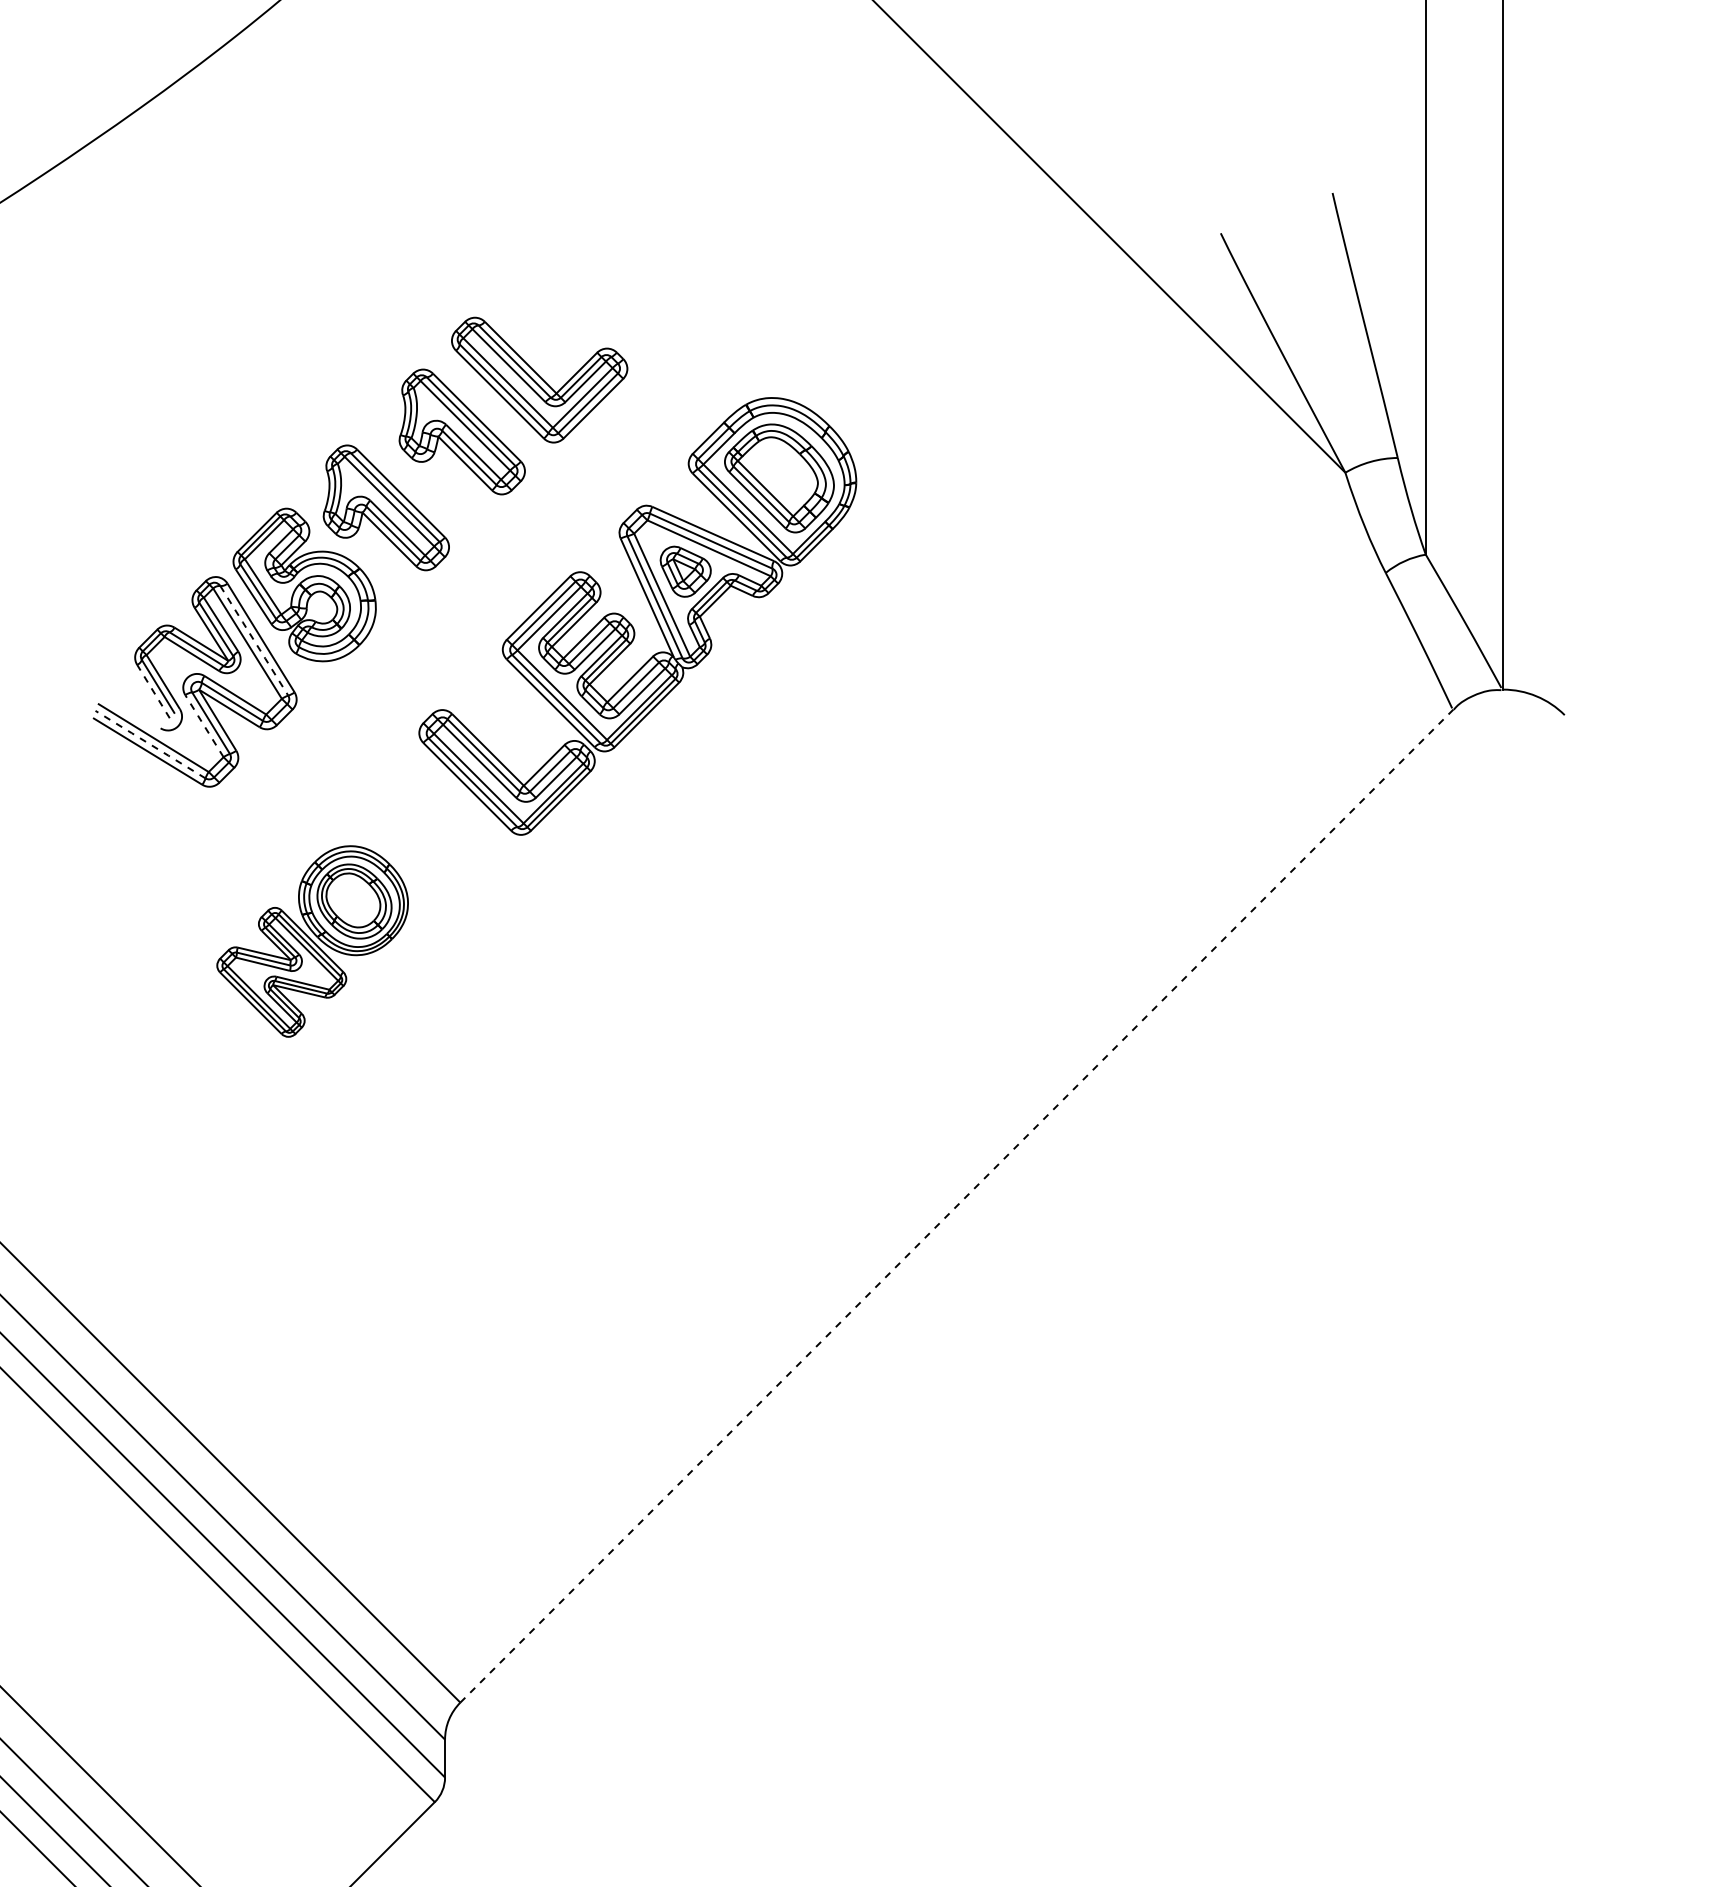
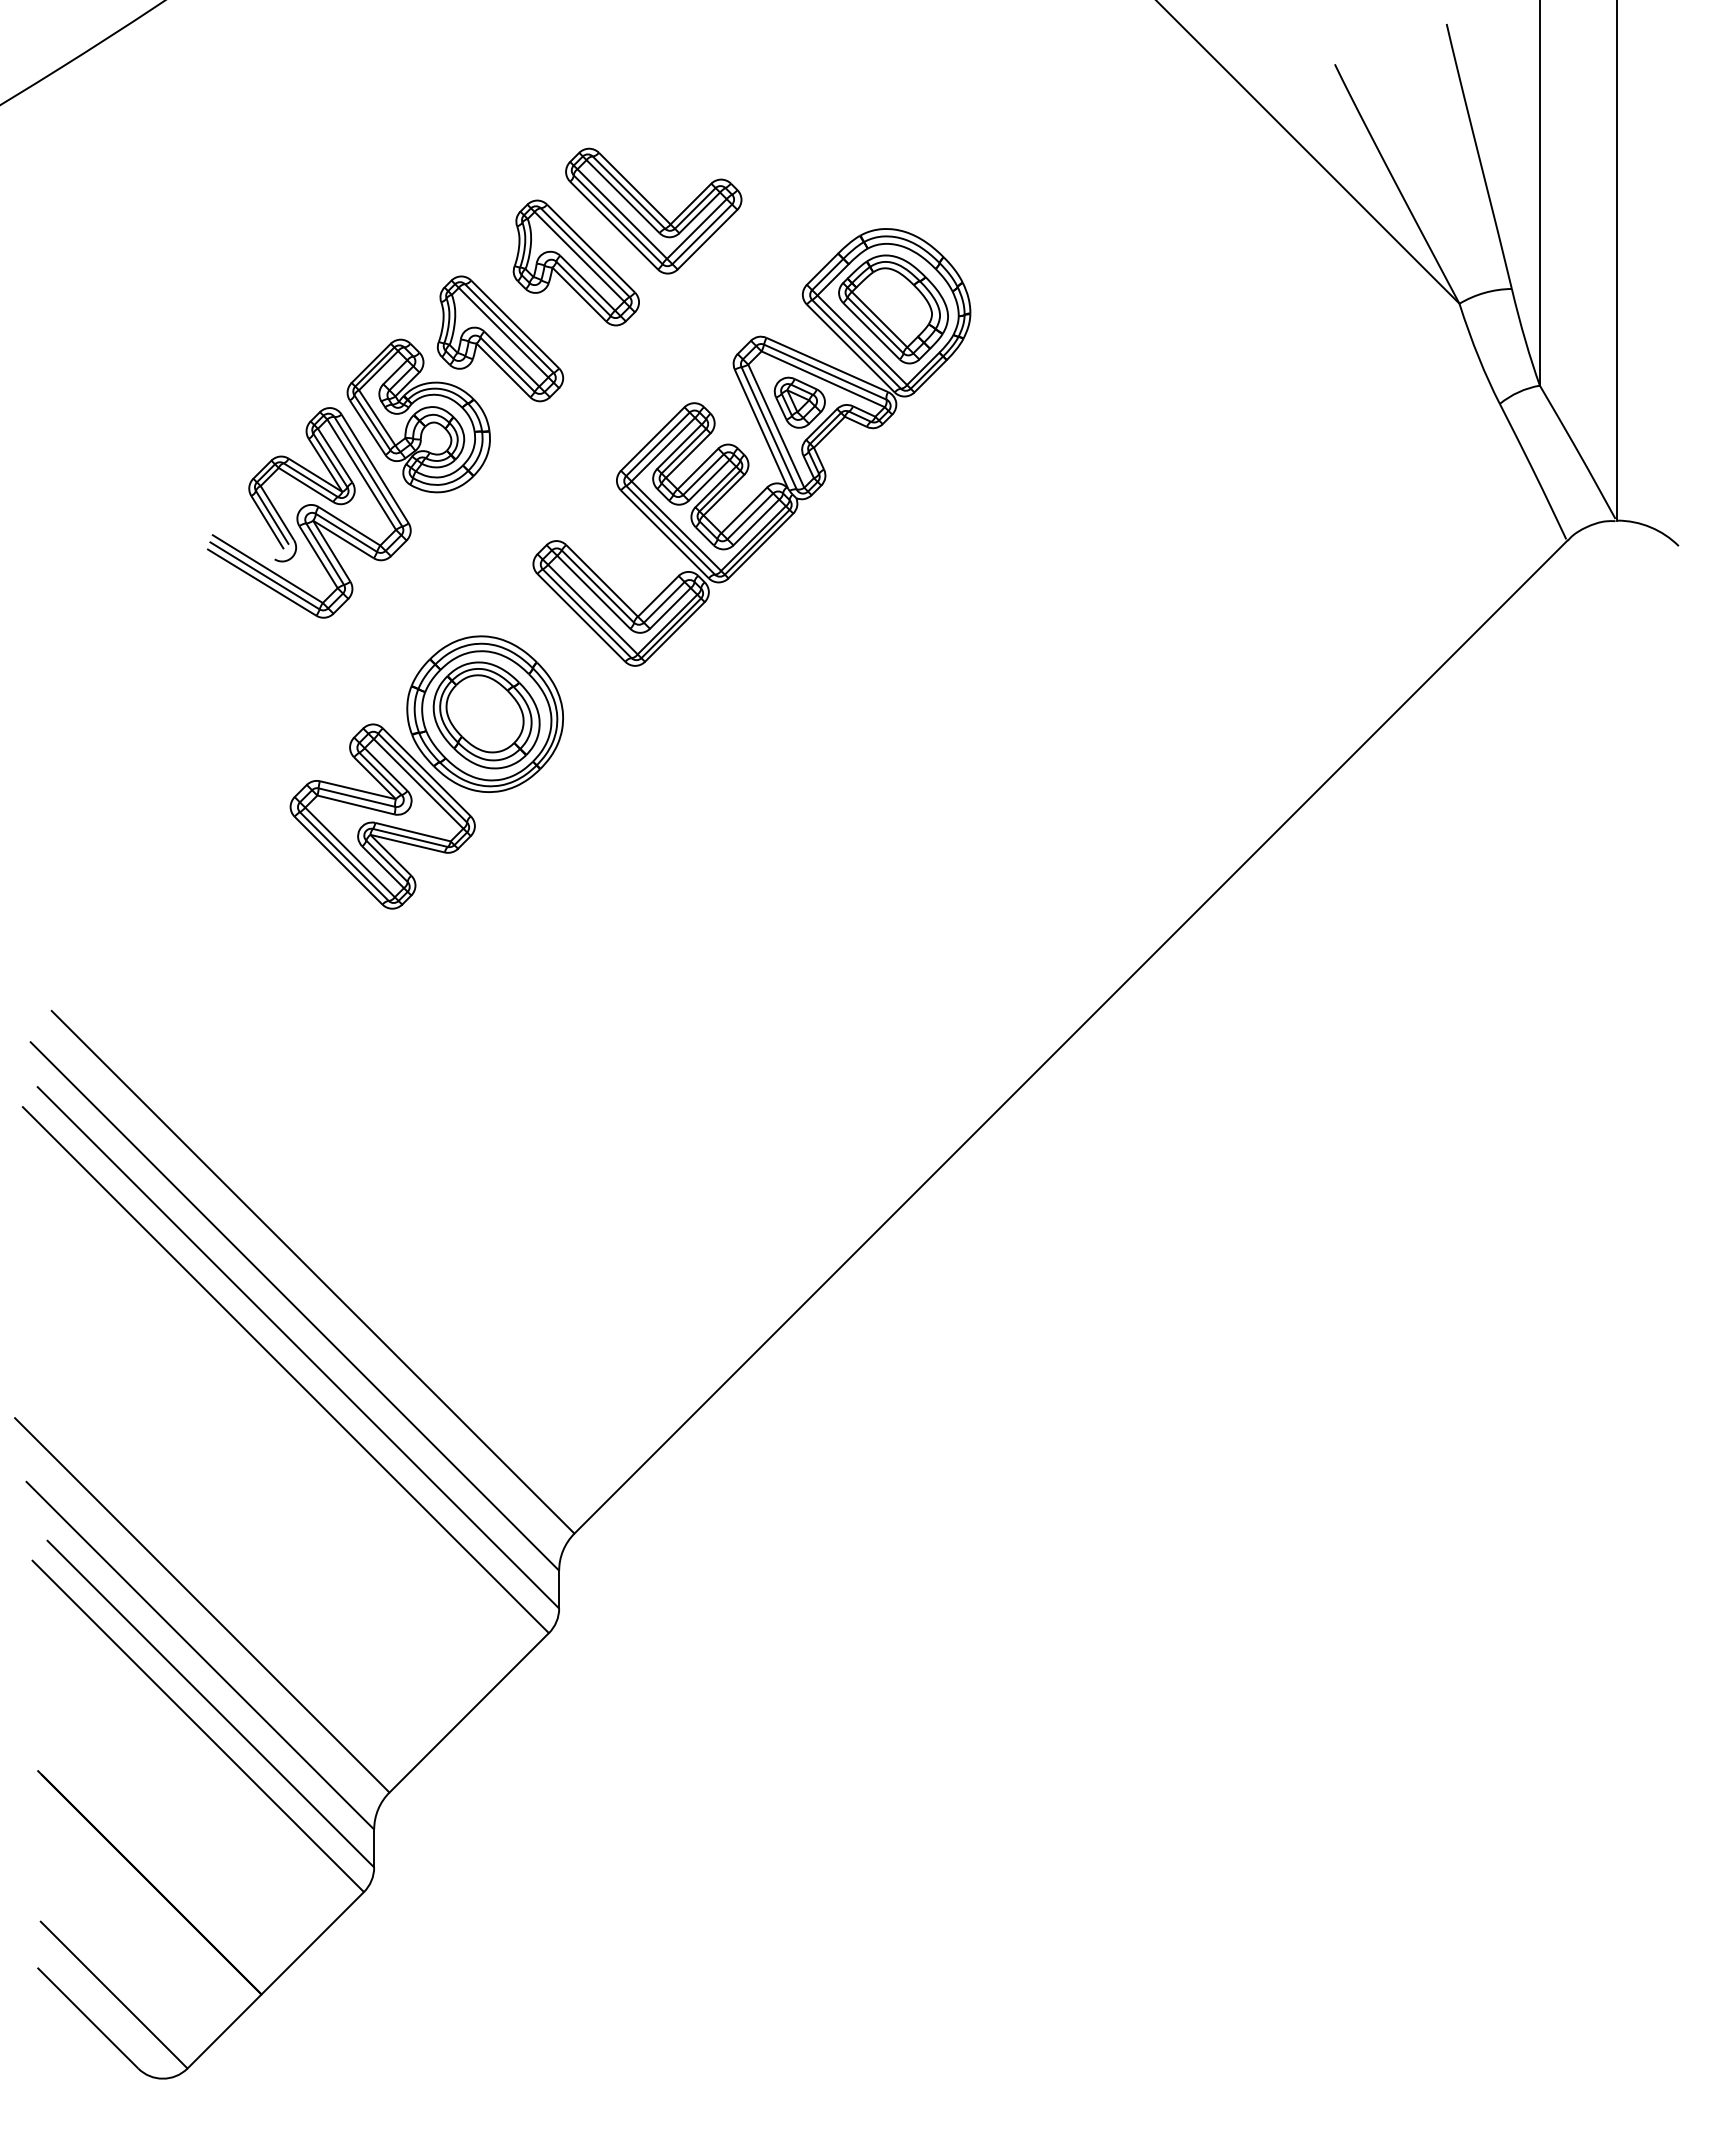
line: (254, 641) -> (368, 472), dashed -> solid
line: (153, 691) -> (267, 522), dashed -> solid
line: (204, 725) -> (318, 556), dashed -> solid
line: (150, 744) -> (264, 575), dashed -> solid
part: (312, 941) -> (426, 772), size x1.43
line: (957, 1205) -> (1071, 1036), dashed -> solid

